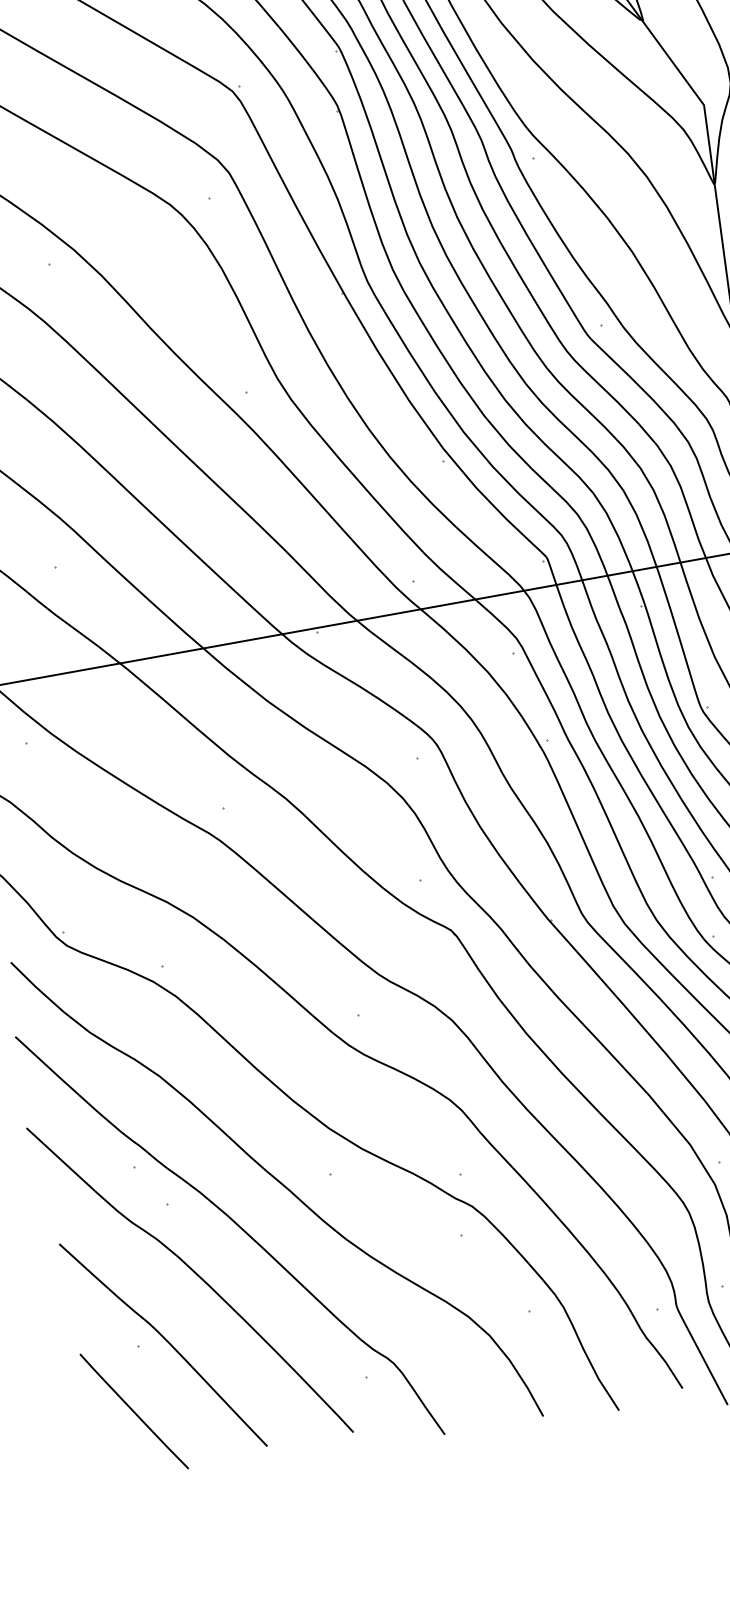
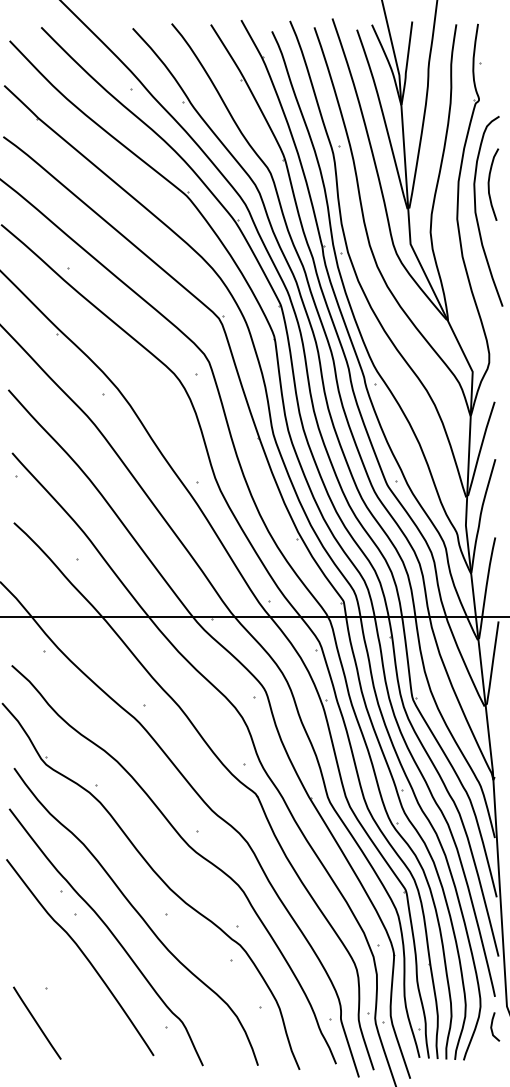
curve: (164, 1341) -> (60, 988), removed

